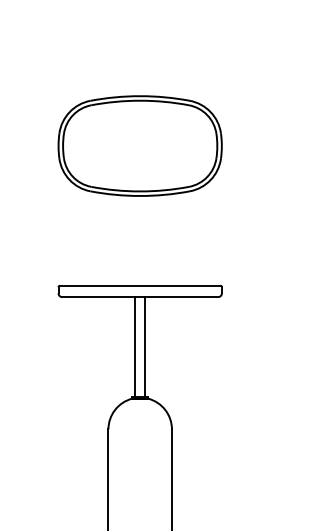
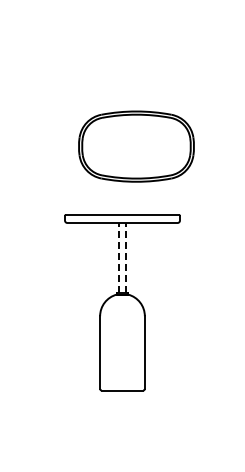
part: (140, 145) -> (136, 146), moved
line: (134, 346) -> (118, 257), solid -> dashed
line: (145, 346) -> (126, 257), solid -> dashed

